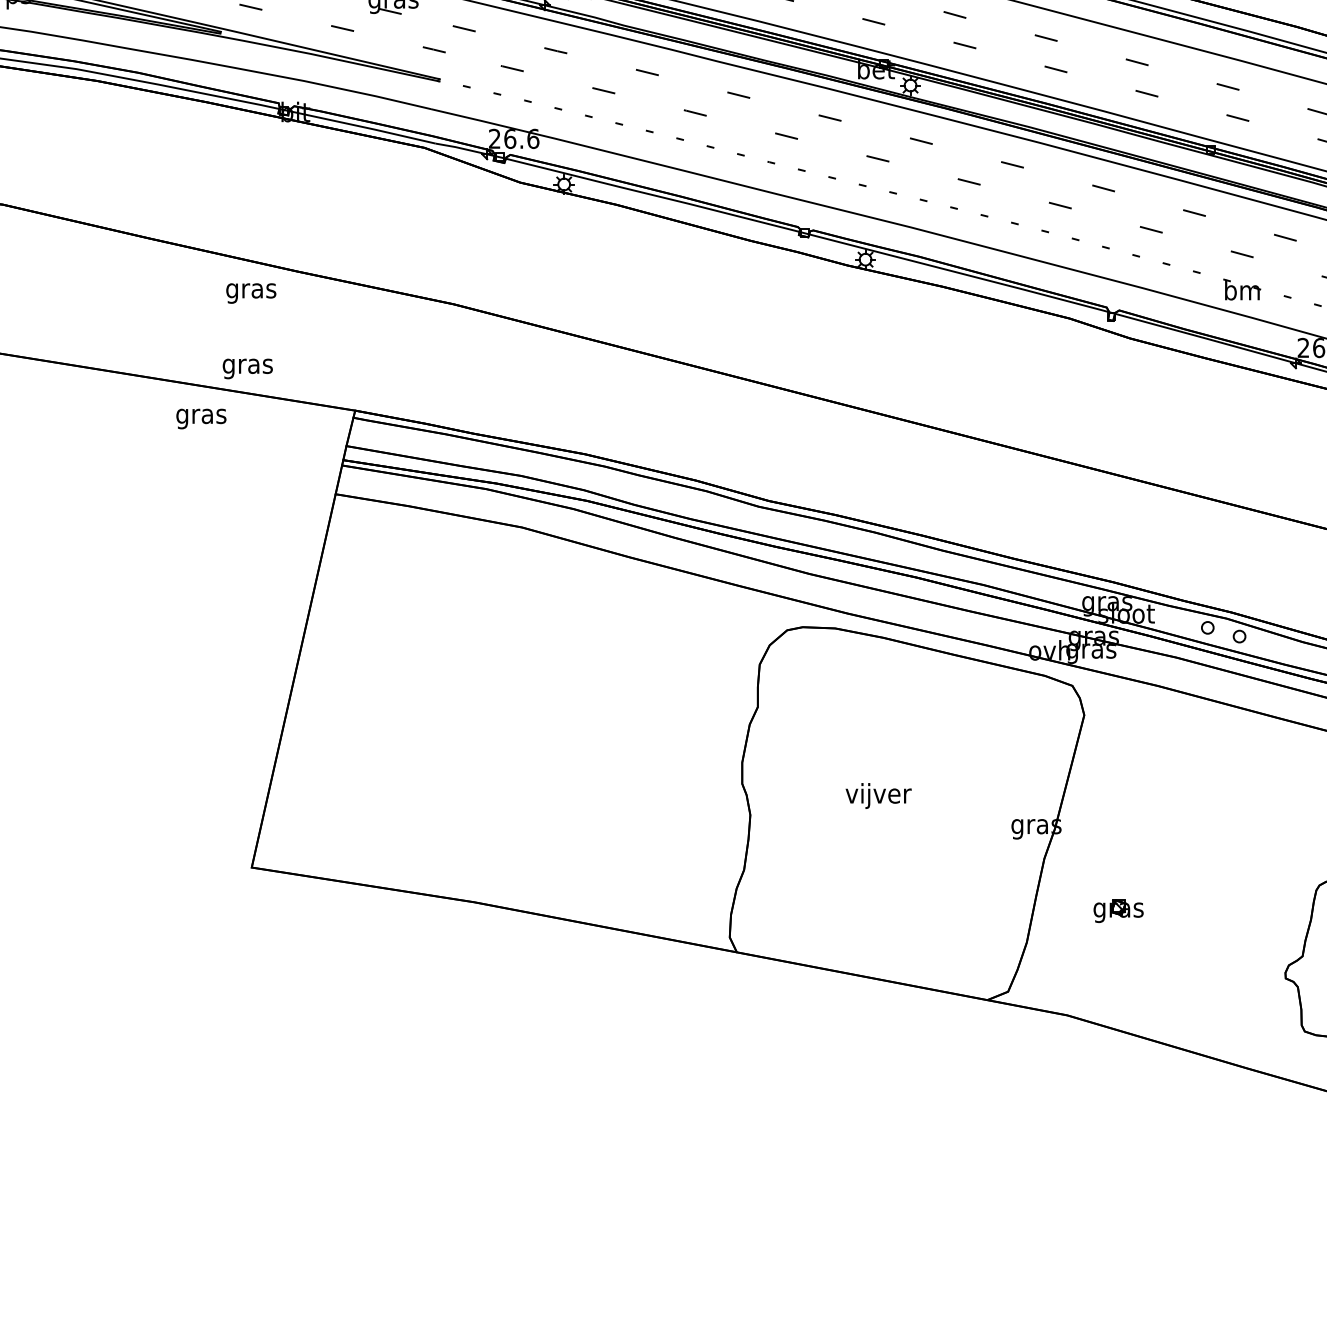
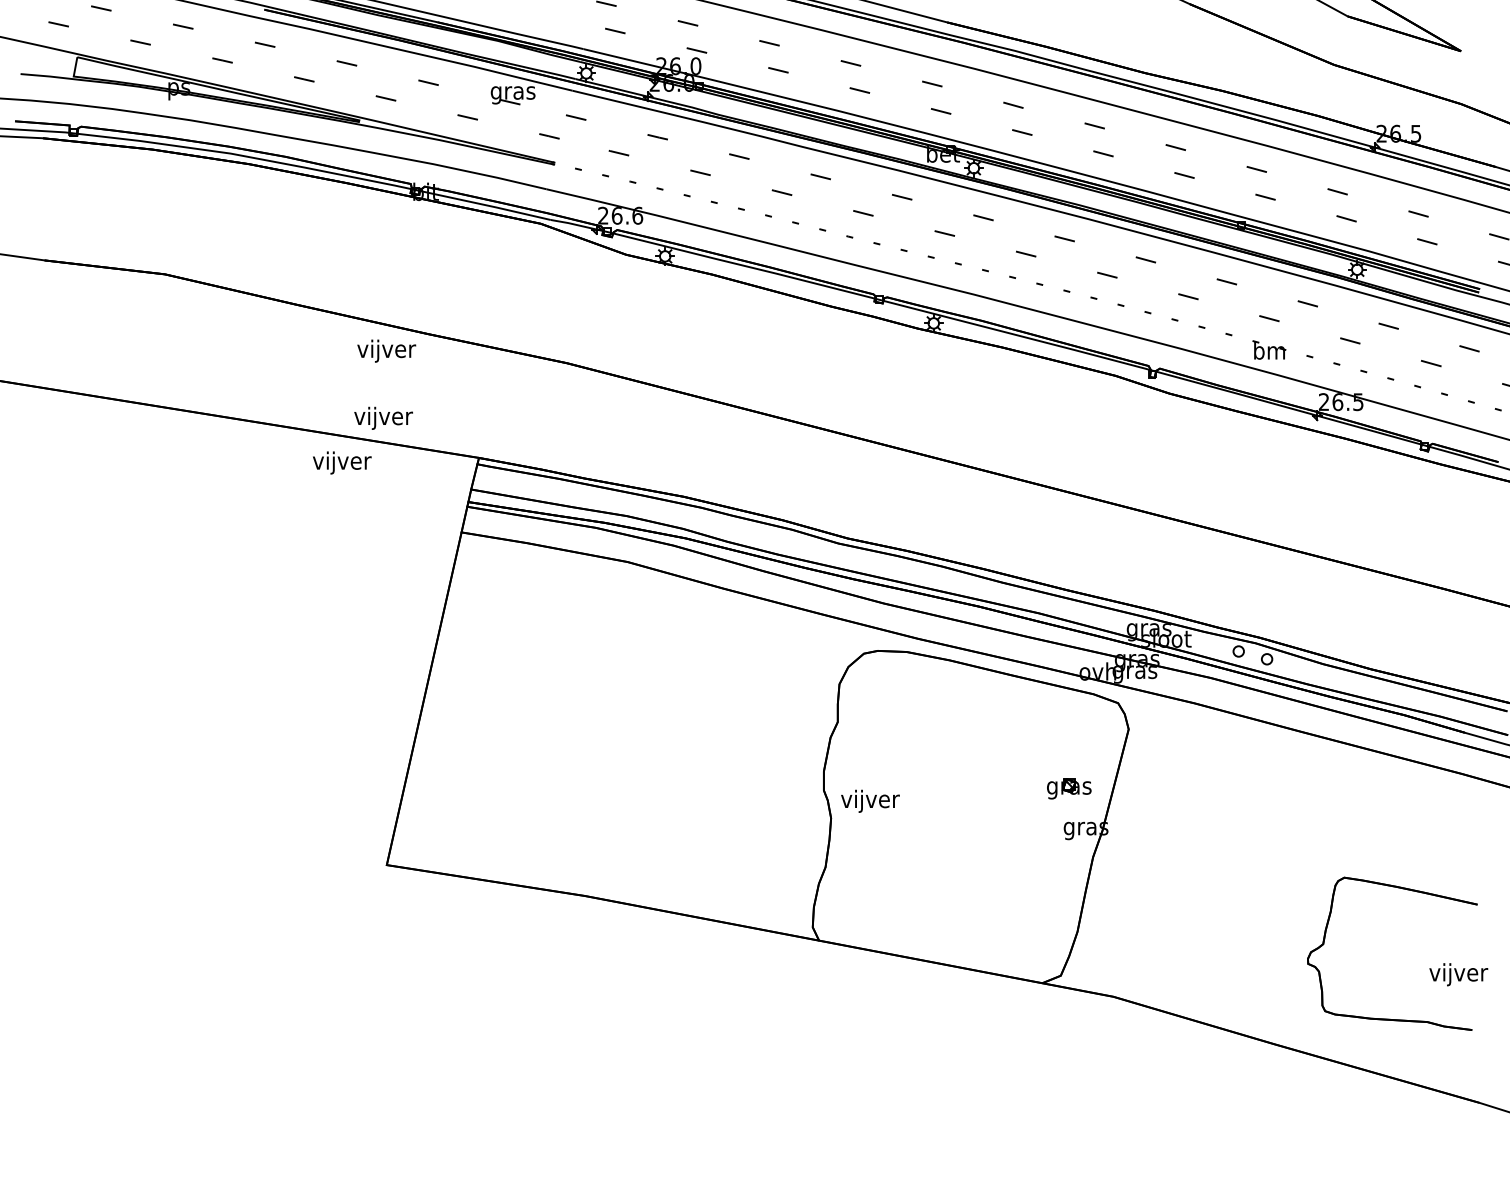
text: (251, 290) -> (386, 350), gras -> vijver
text: (248, 365) -> (383, 417), gras -> vijver
text: (202, 415) -> (342, 462), gras -> vijver
text: (878, 795) -> (870, 800), moved
part: (1118, 910) -> (1069, 788), moved

